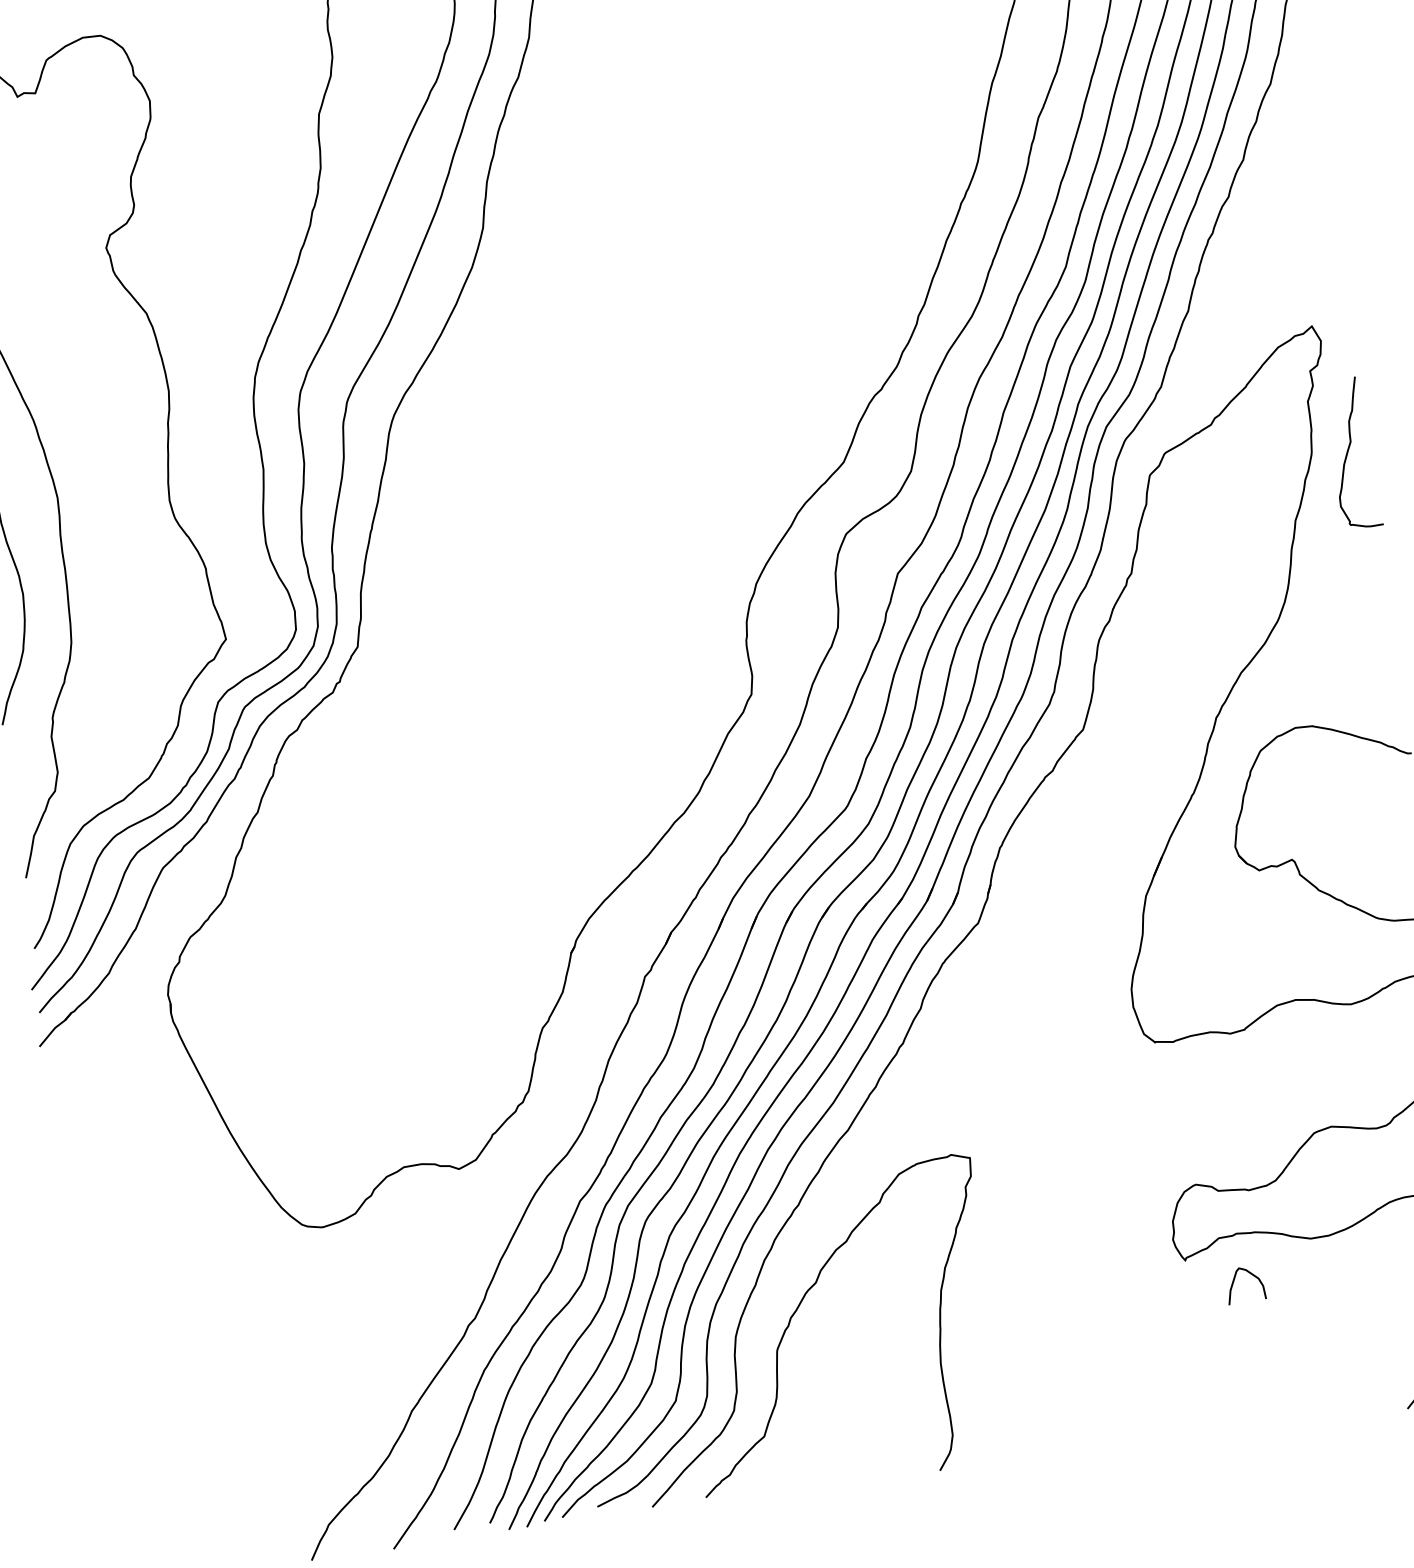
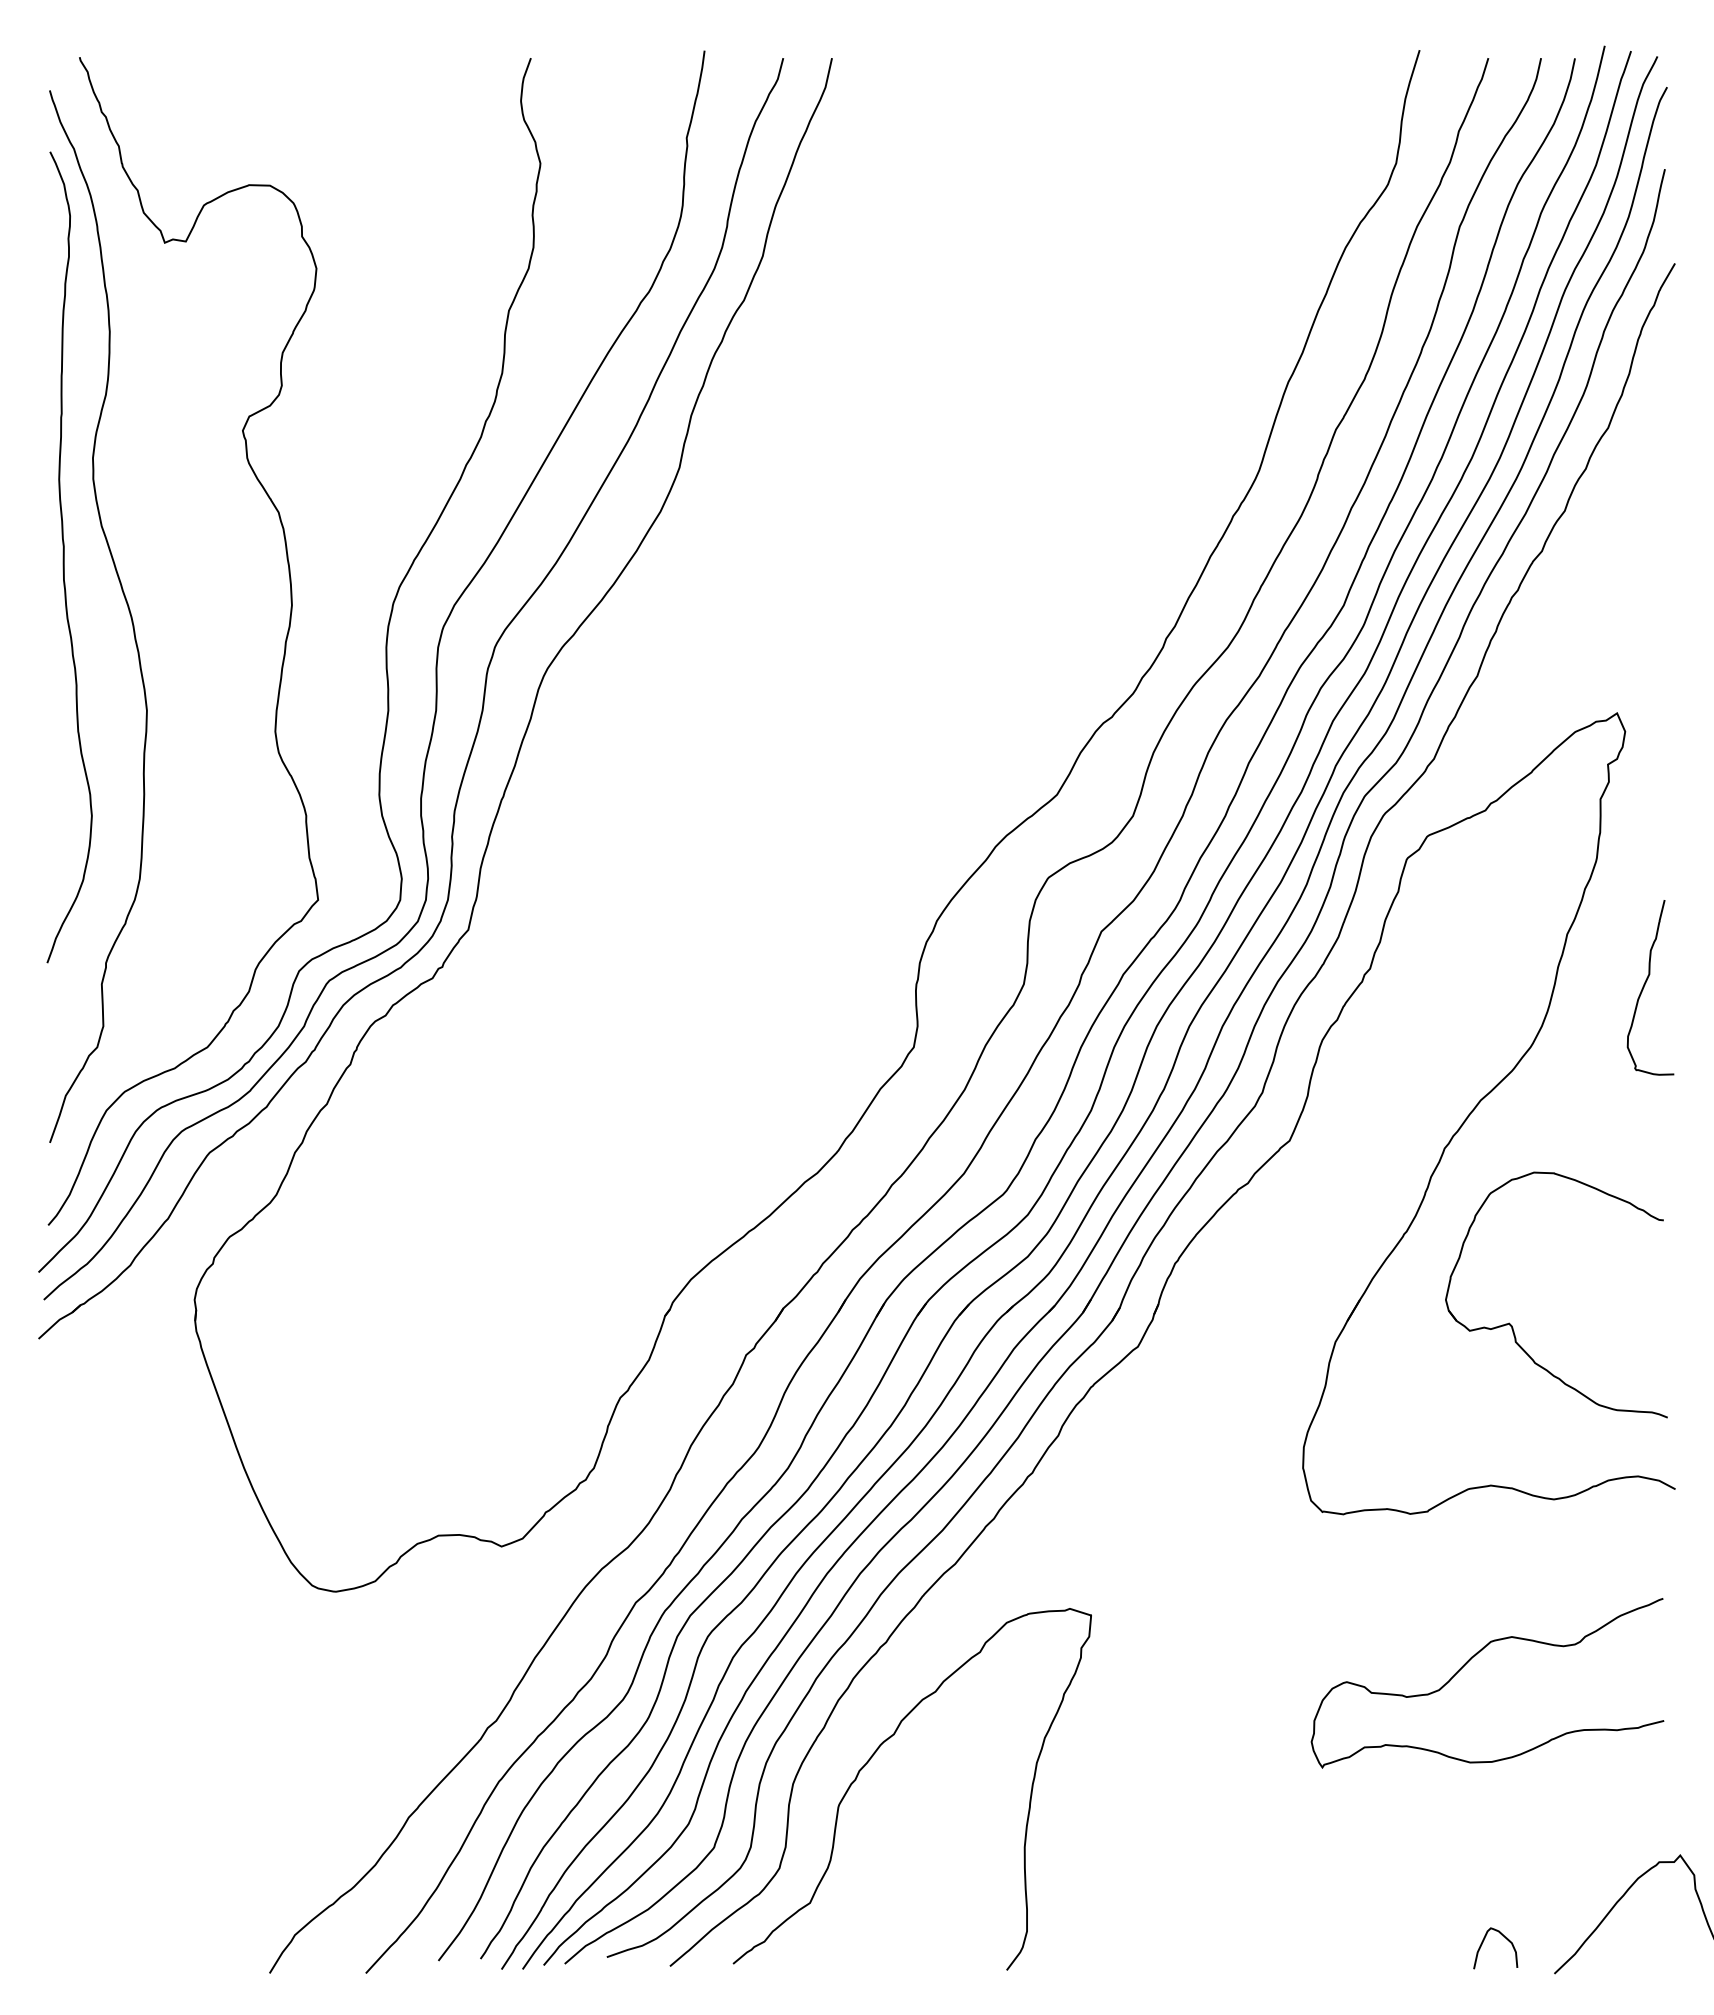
curve: (1348, 451) -> (1645, 985), moved
curve: (1234, 1281) -> (1483, 1942), moved

